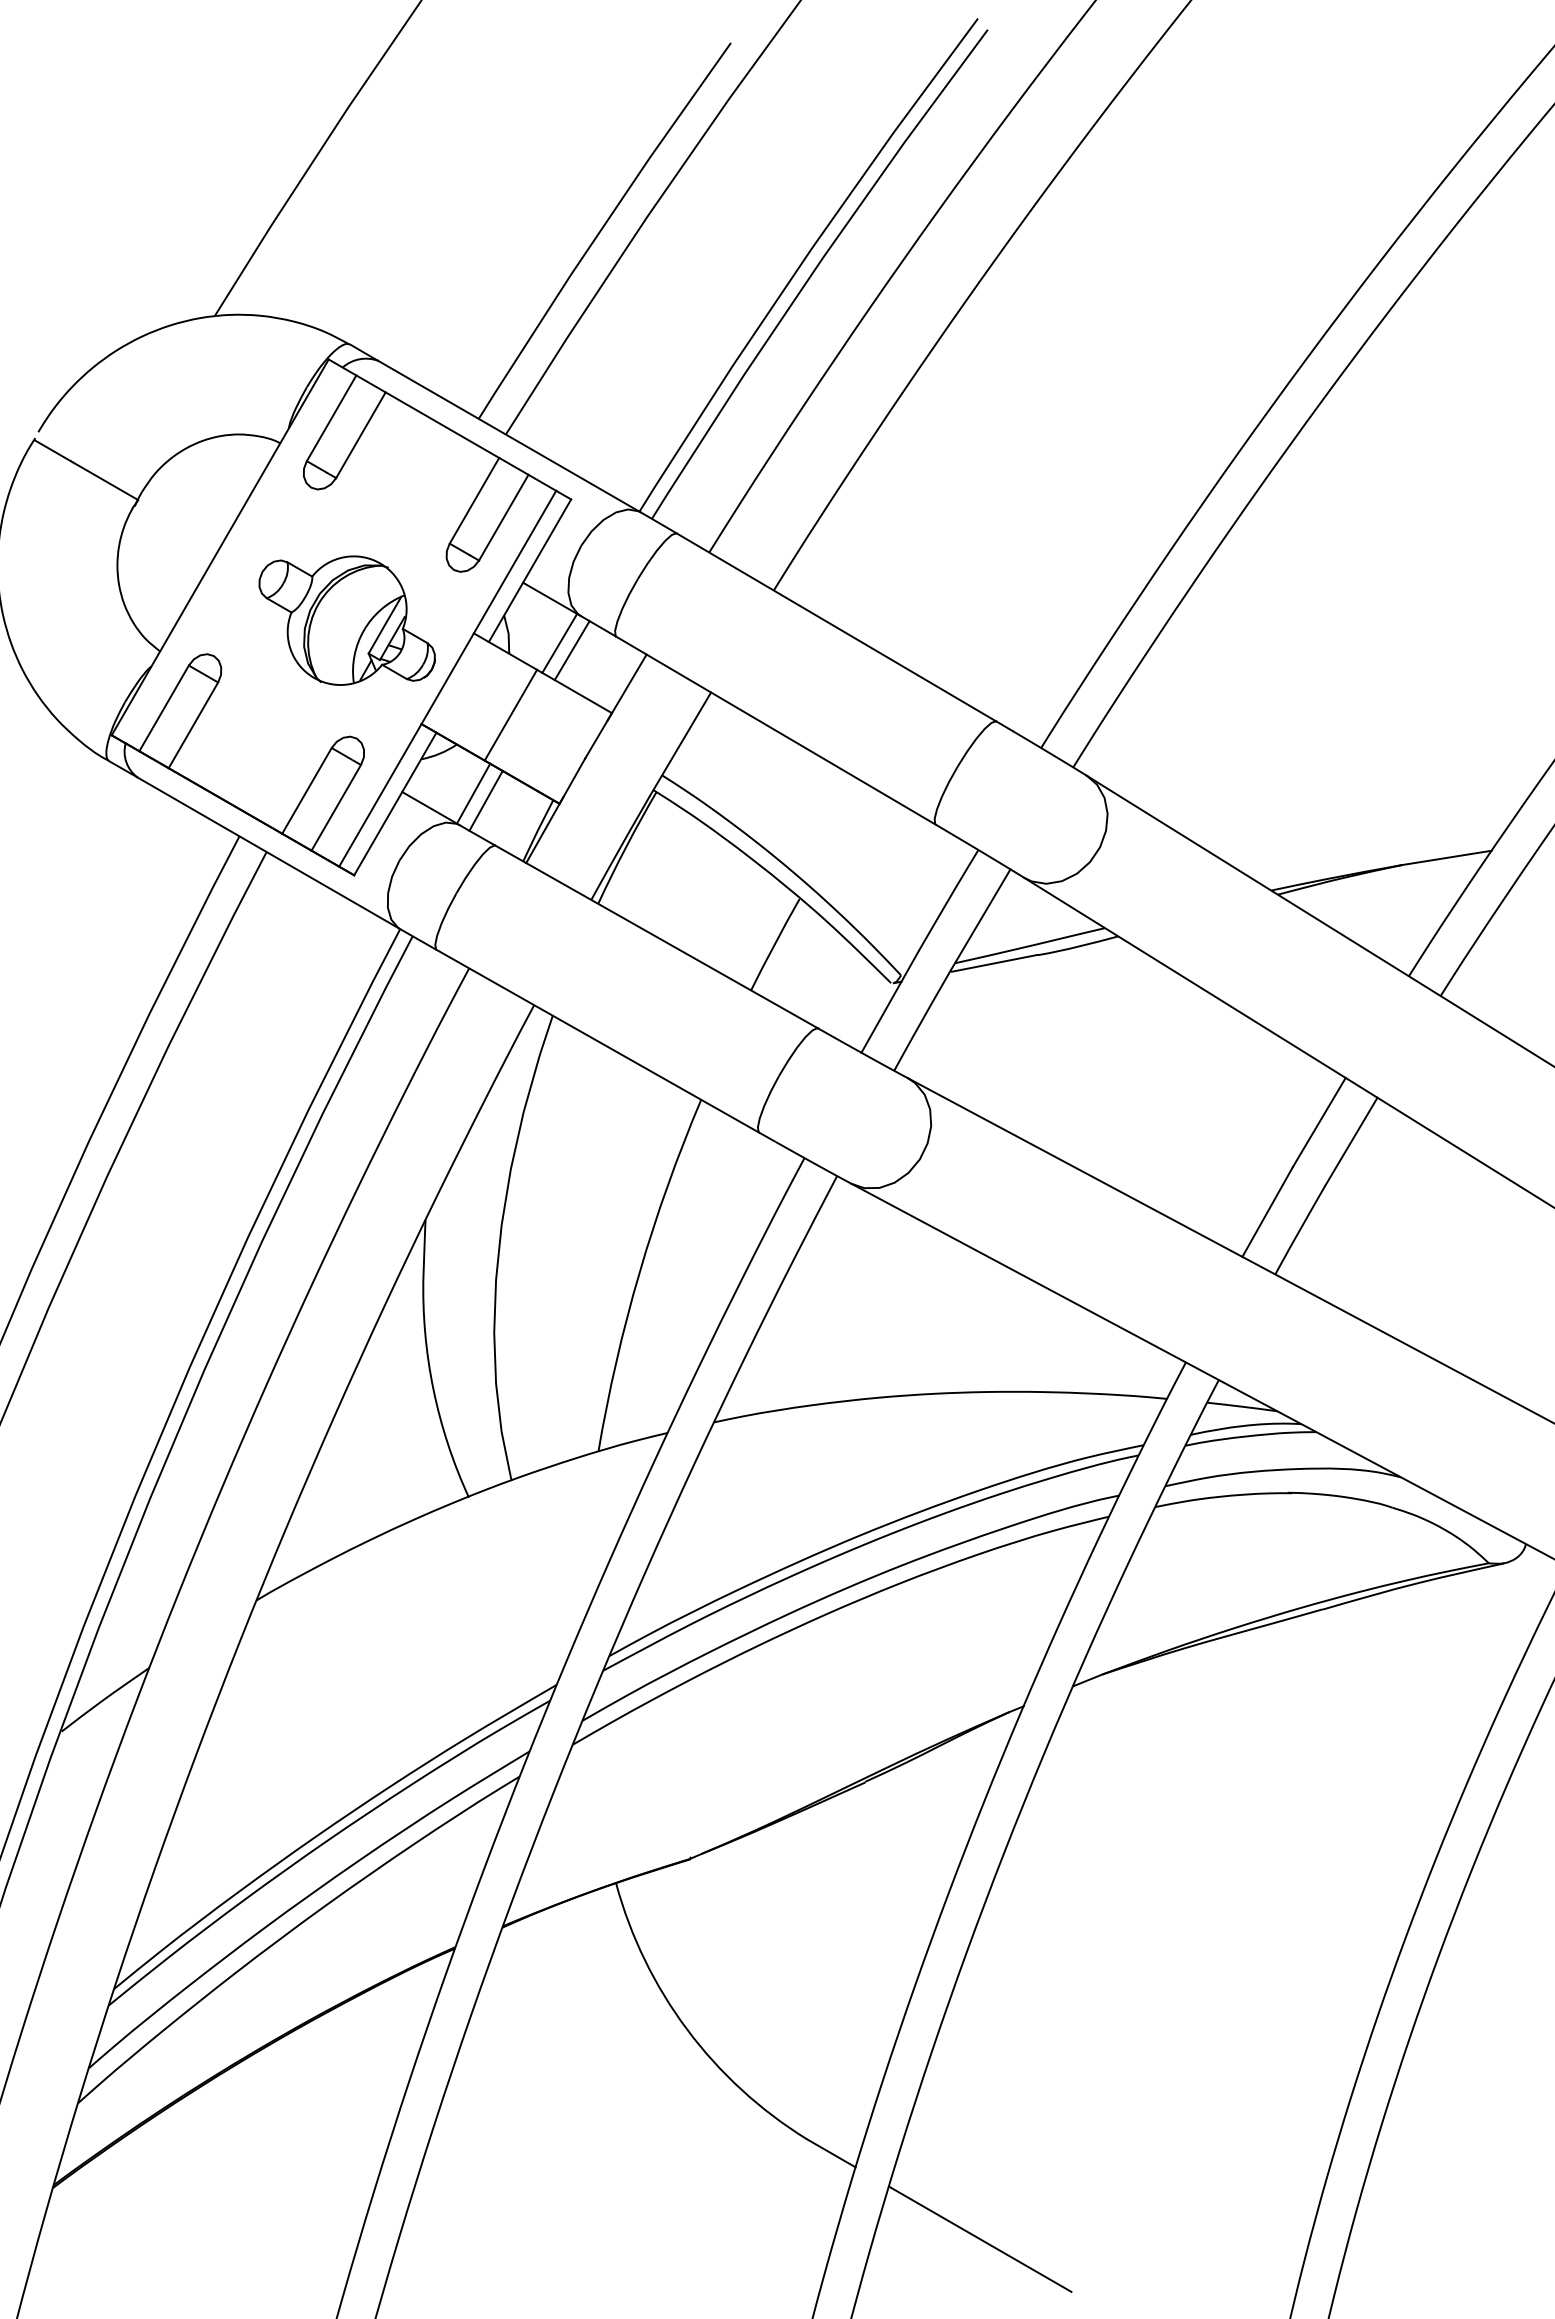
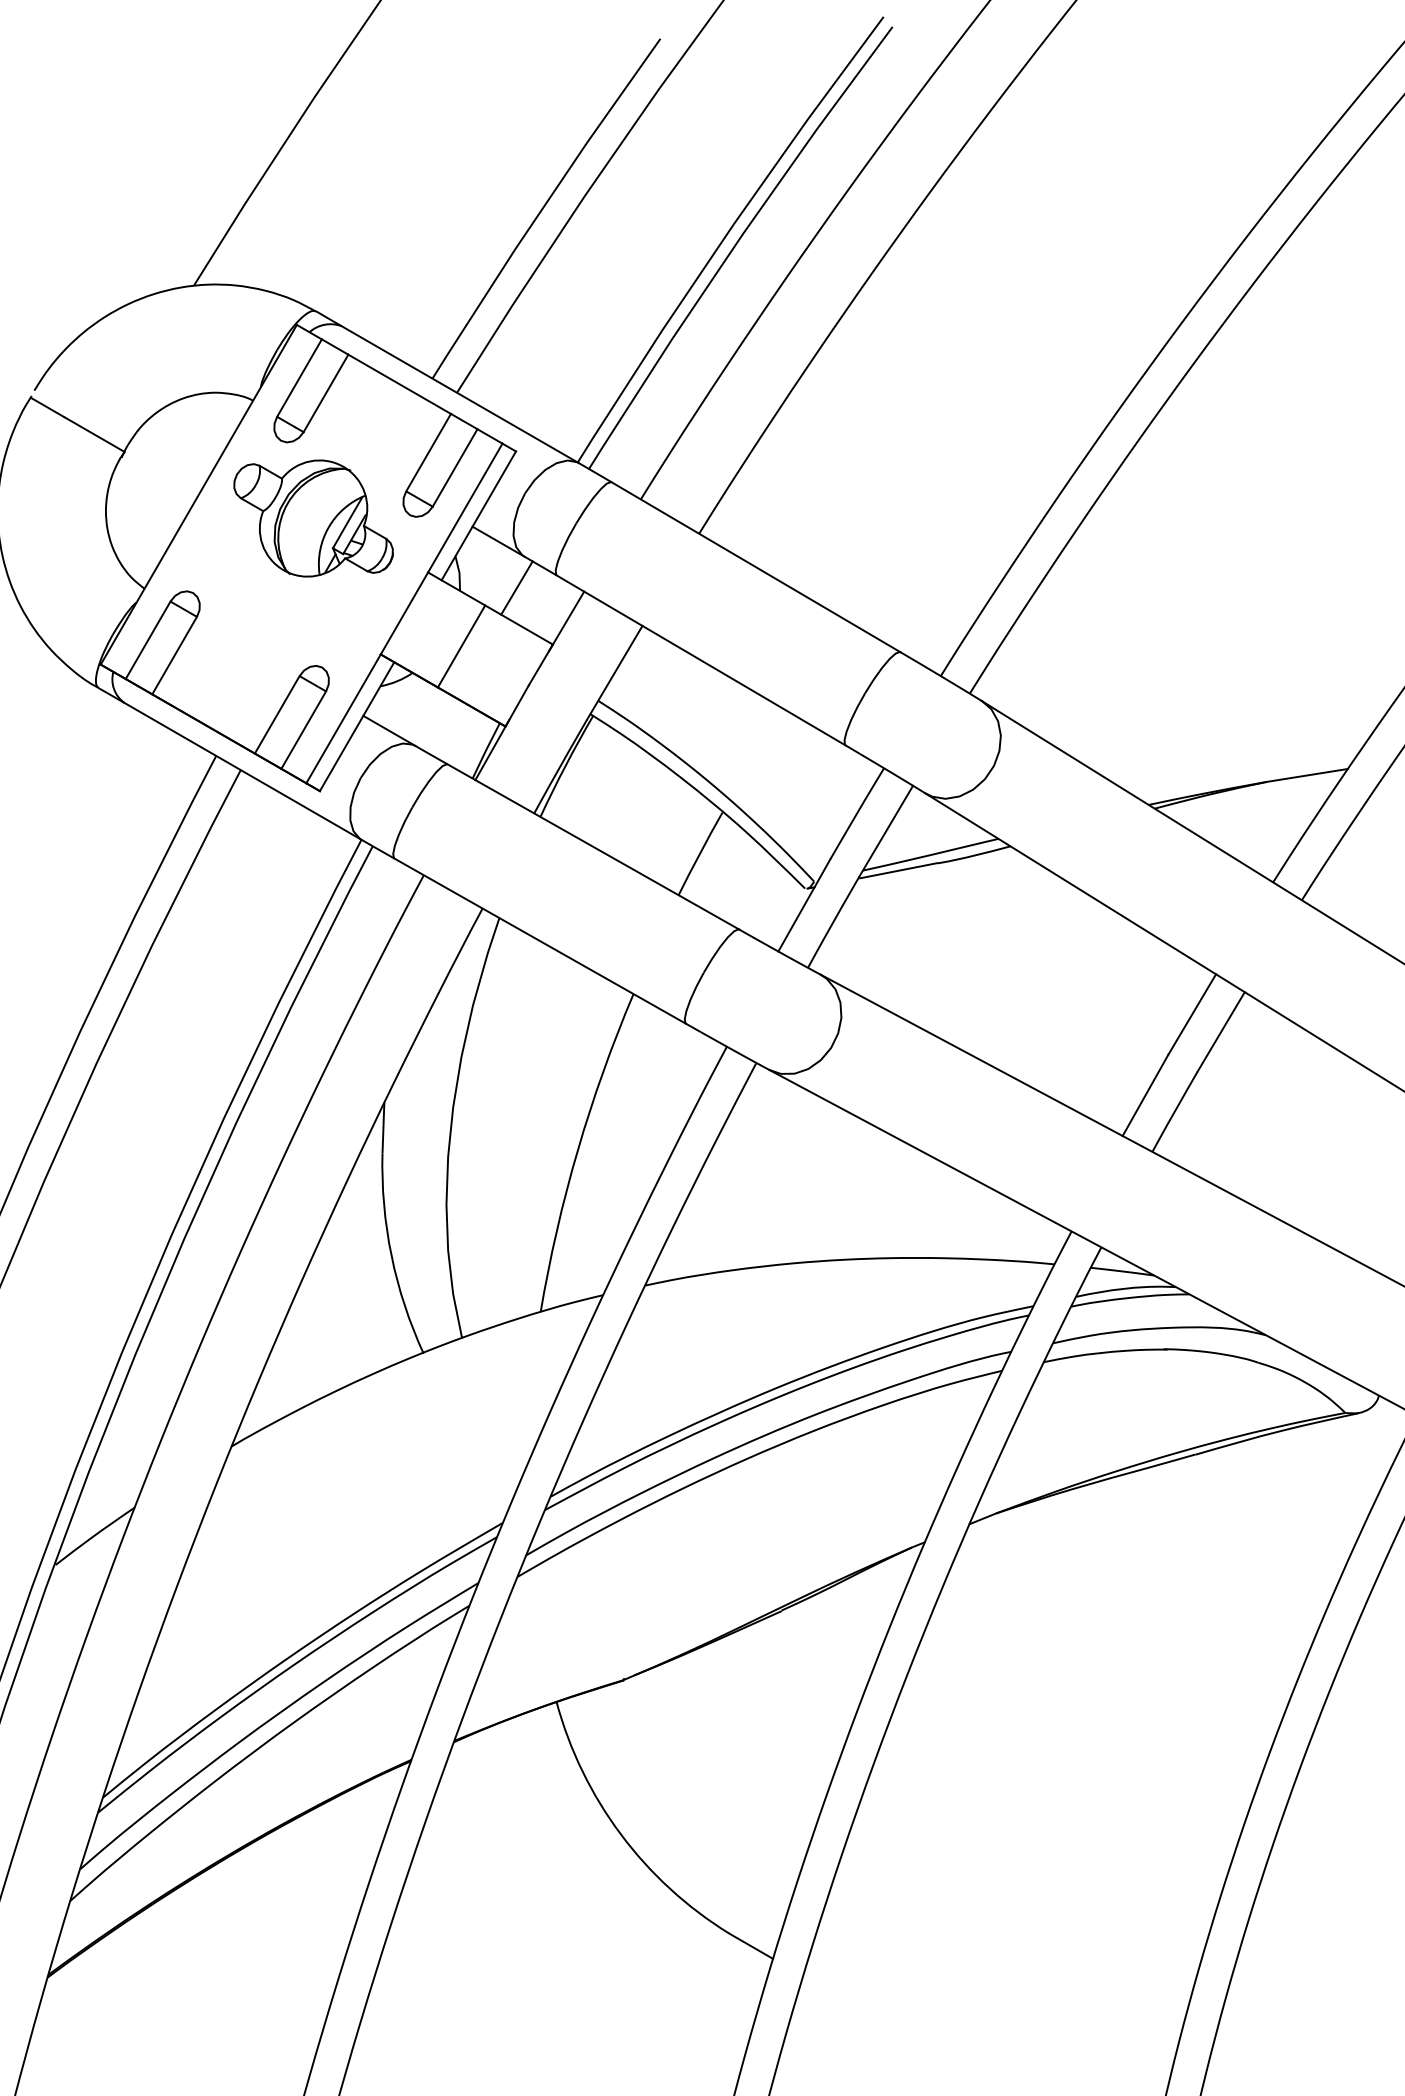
part: (346, 620) -> (312, 518), moved
line: (559, 642) -> (505, 580), removed
line: (473, 793) -> (427, 717), removed
line: (485, 800) -> (438, 723), removed
line: (980, 2238) -> (885, 2023), removed

